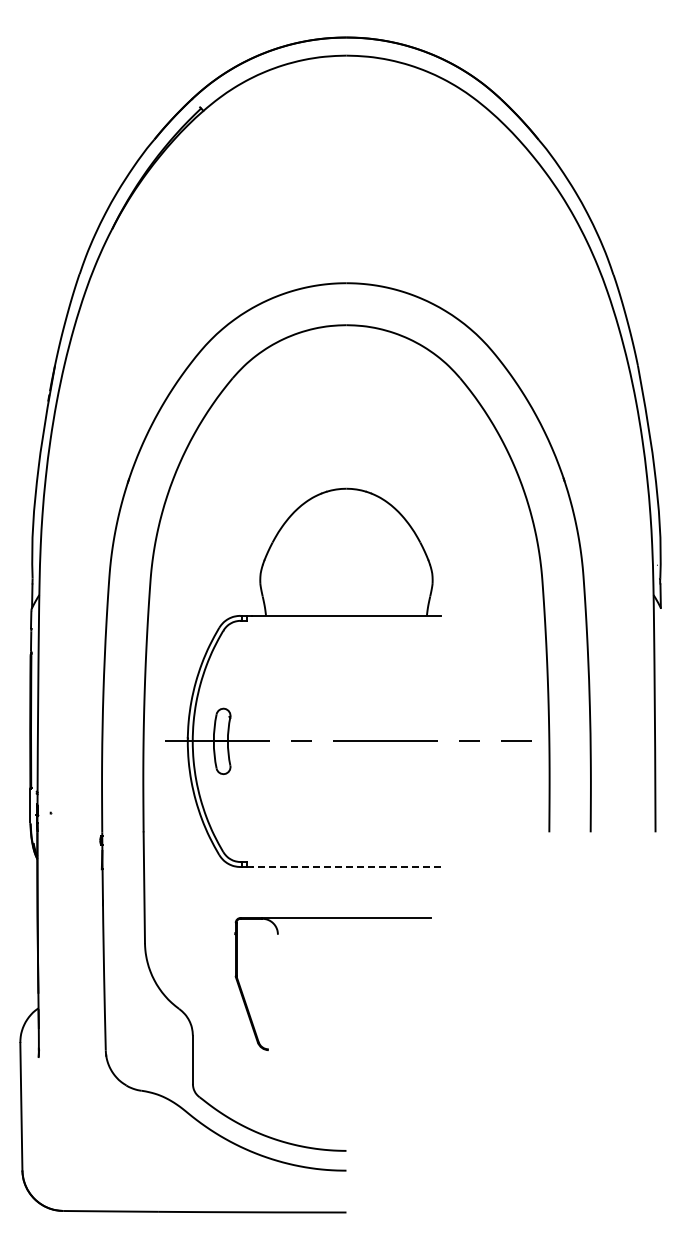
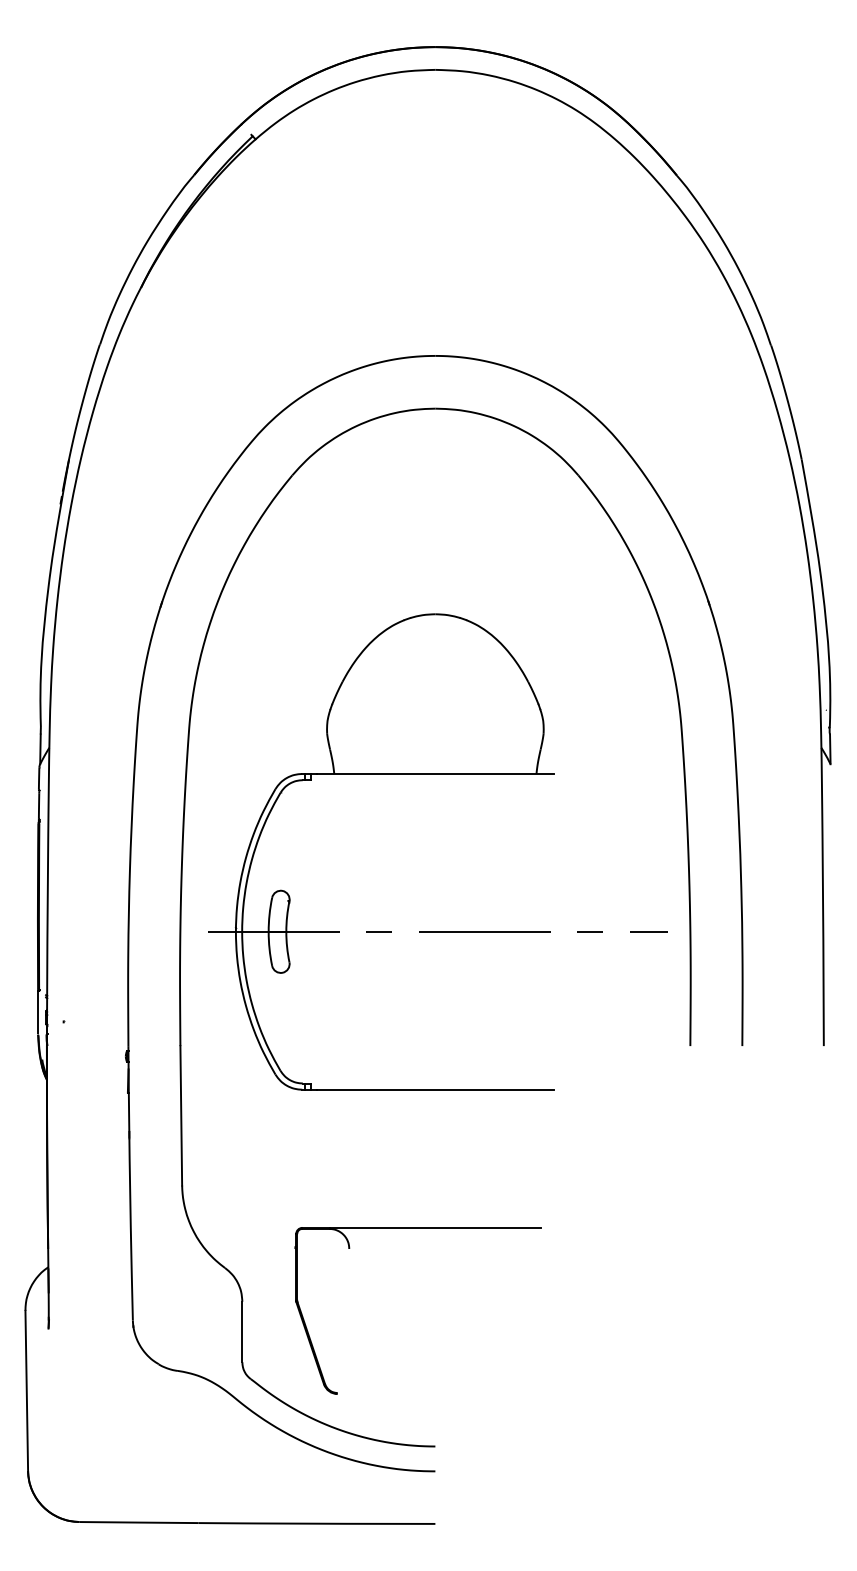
line: (345, 867) -> (434, 1090), dashed -> solid
part: (332, 918) -> (417, 1228), moved

